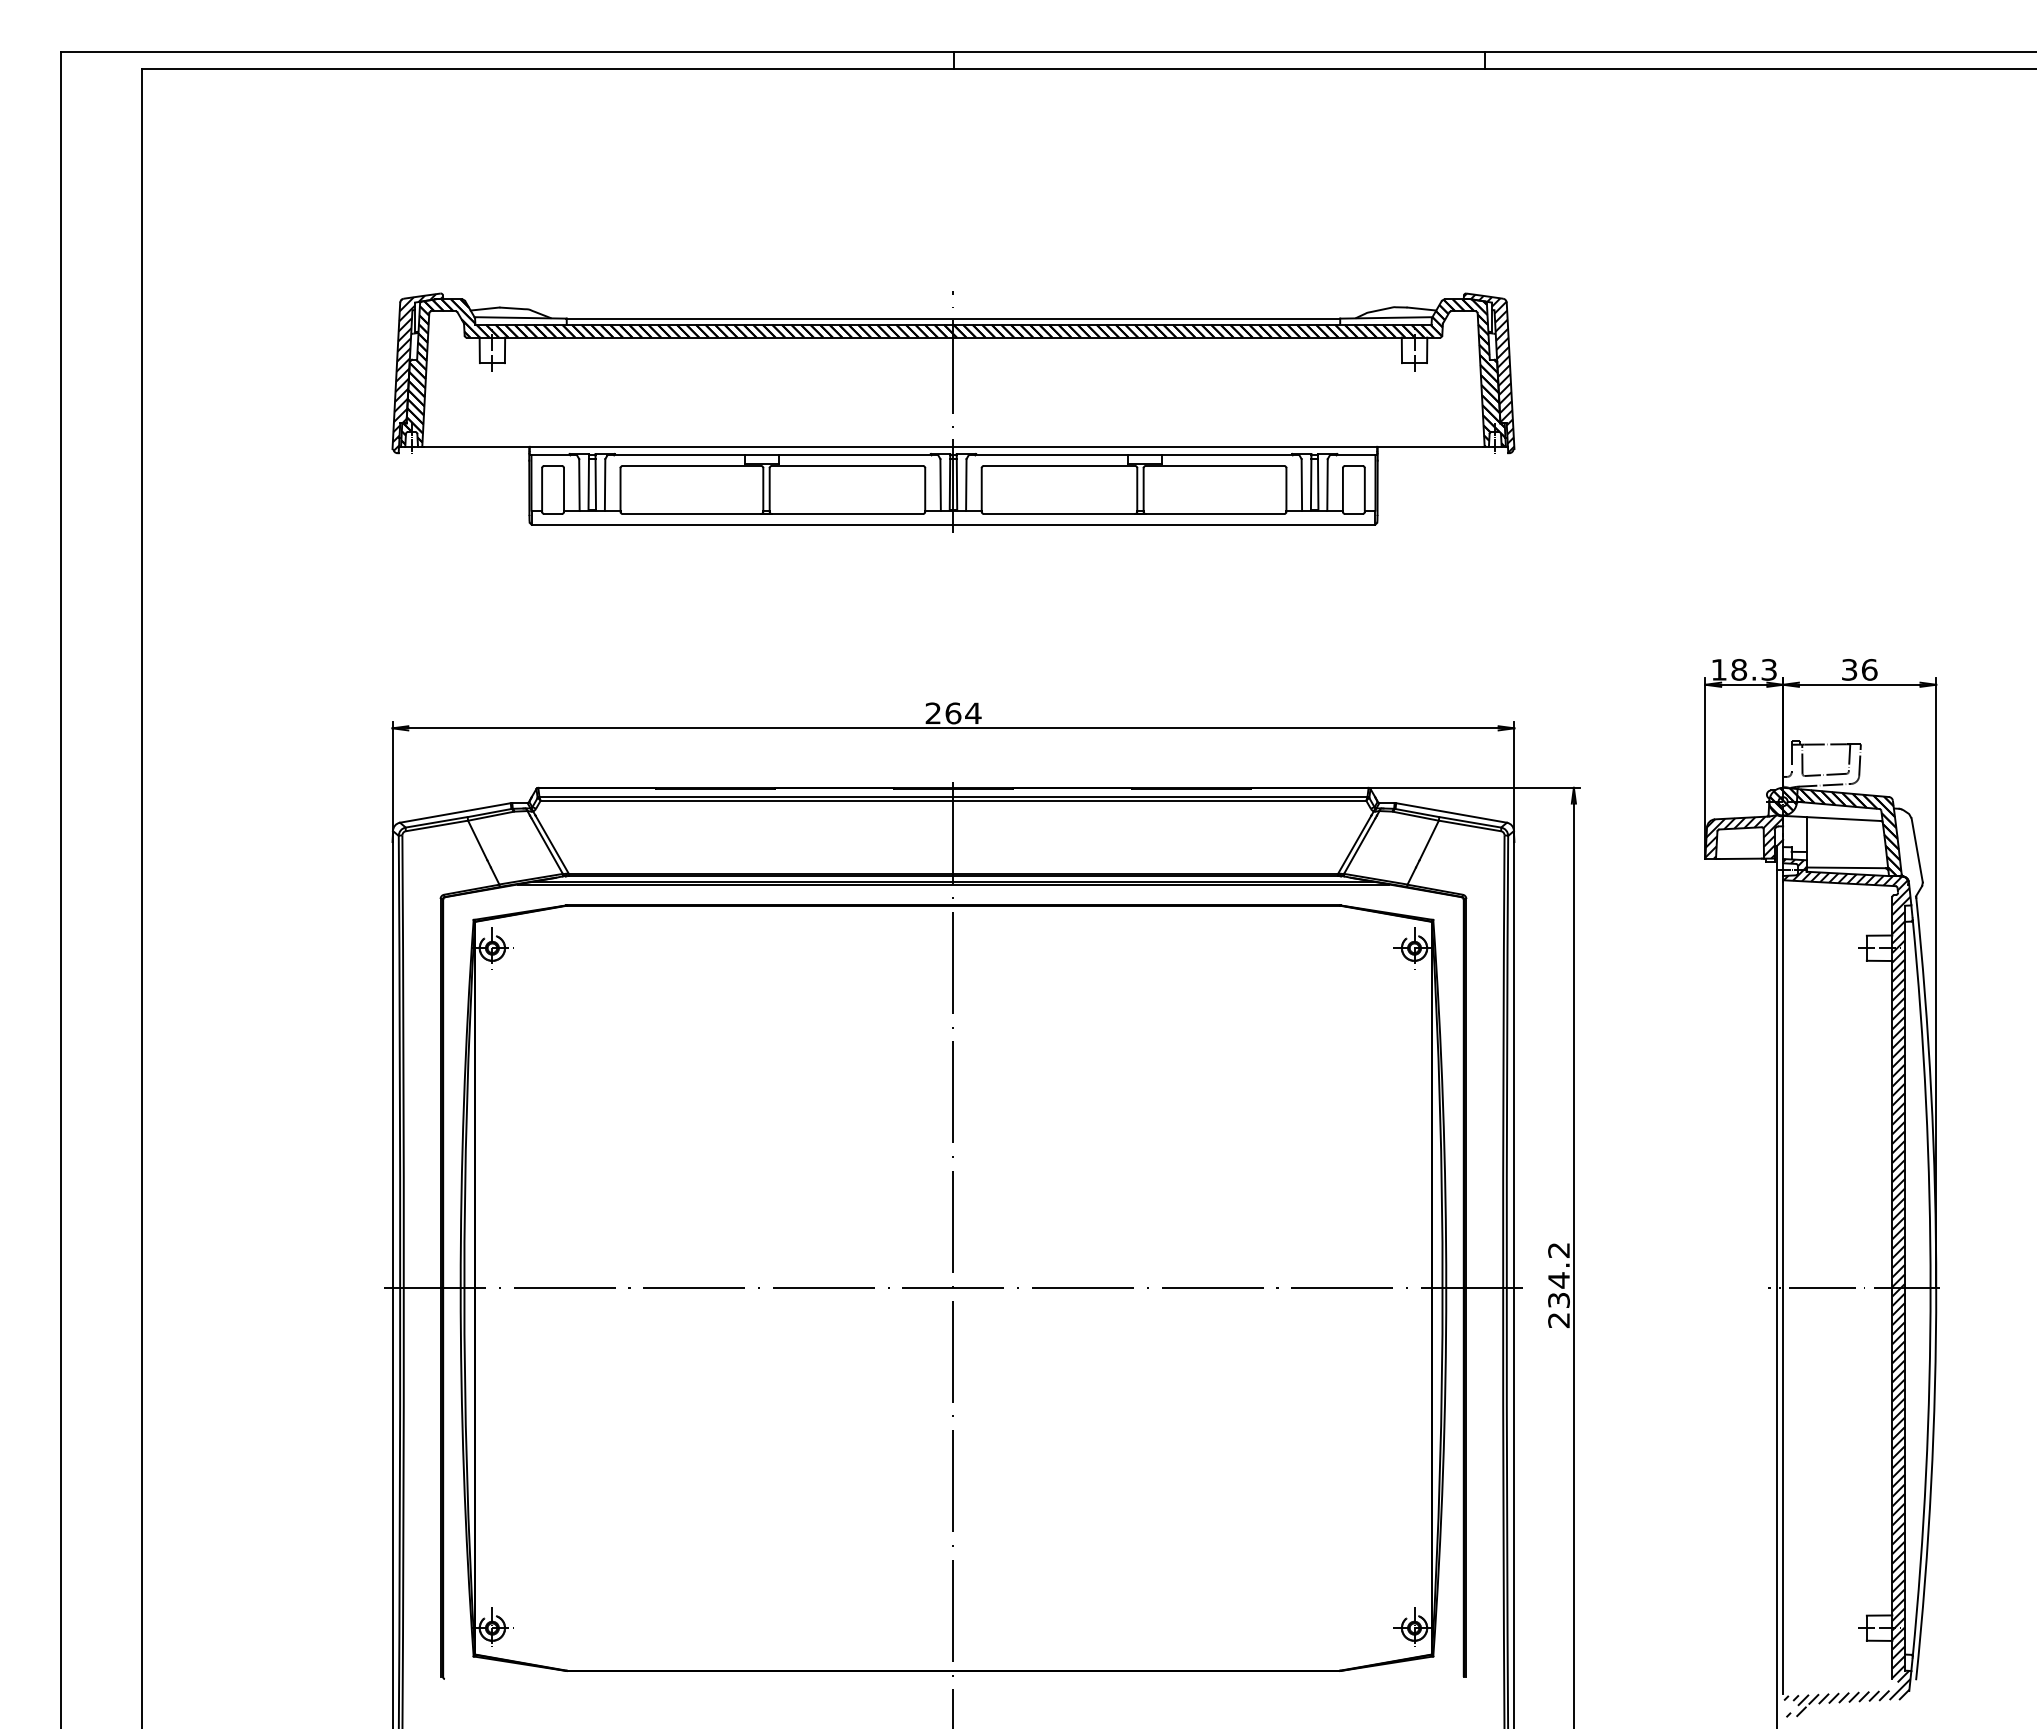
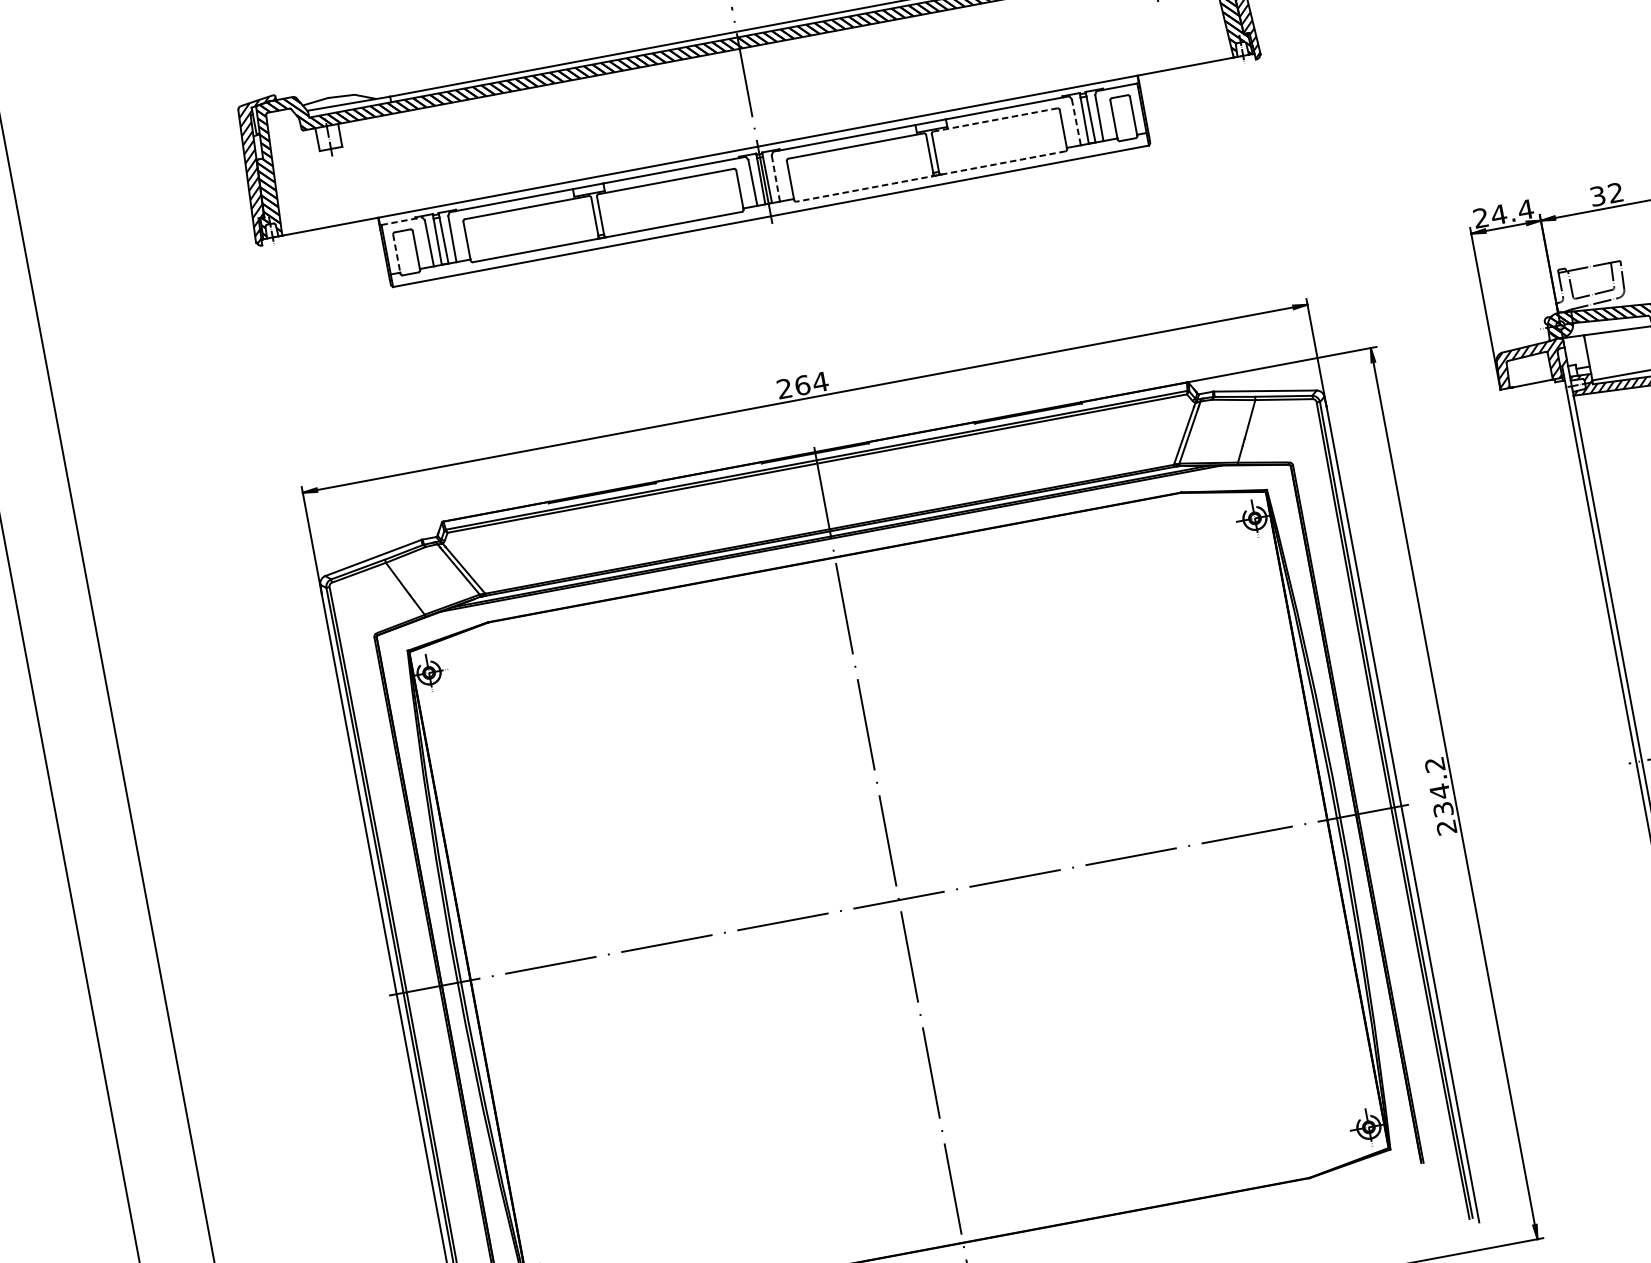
line: (554, 455) -> (402, 221), solid -> dashed
line: (1214, 465) -> (994, 119), solid -> dashed
line: (966, 484) -> (775, 178), solid -> dashed
line: (1301, 484) -> (1075, 122), solid -> dashed
line: (542, 489) -> (397, 253), solid -> dashed
line: (1133, 513) -> (930, 176), solid -> dashed
text: (1744, 669) -> (1503, 213), 18.3 -> 24.4
text: (1869, 669) -> (1615, 192), 36 -> 32

